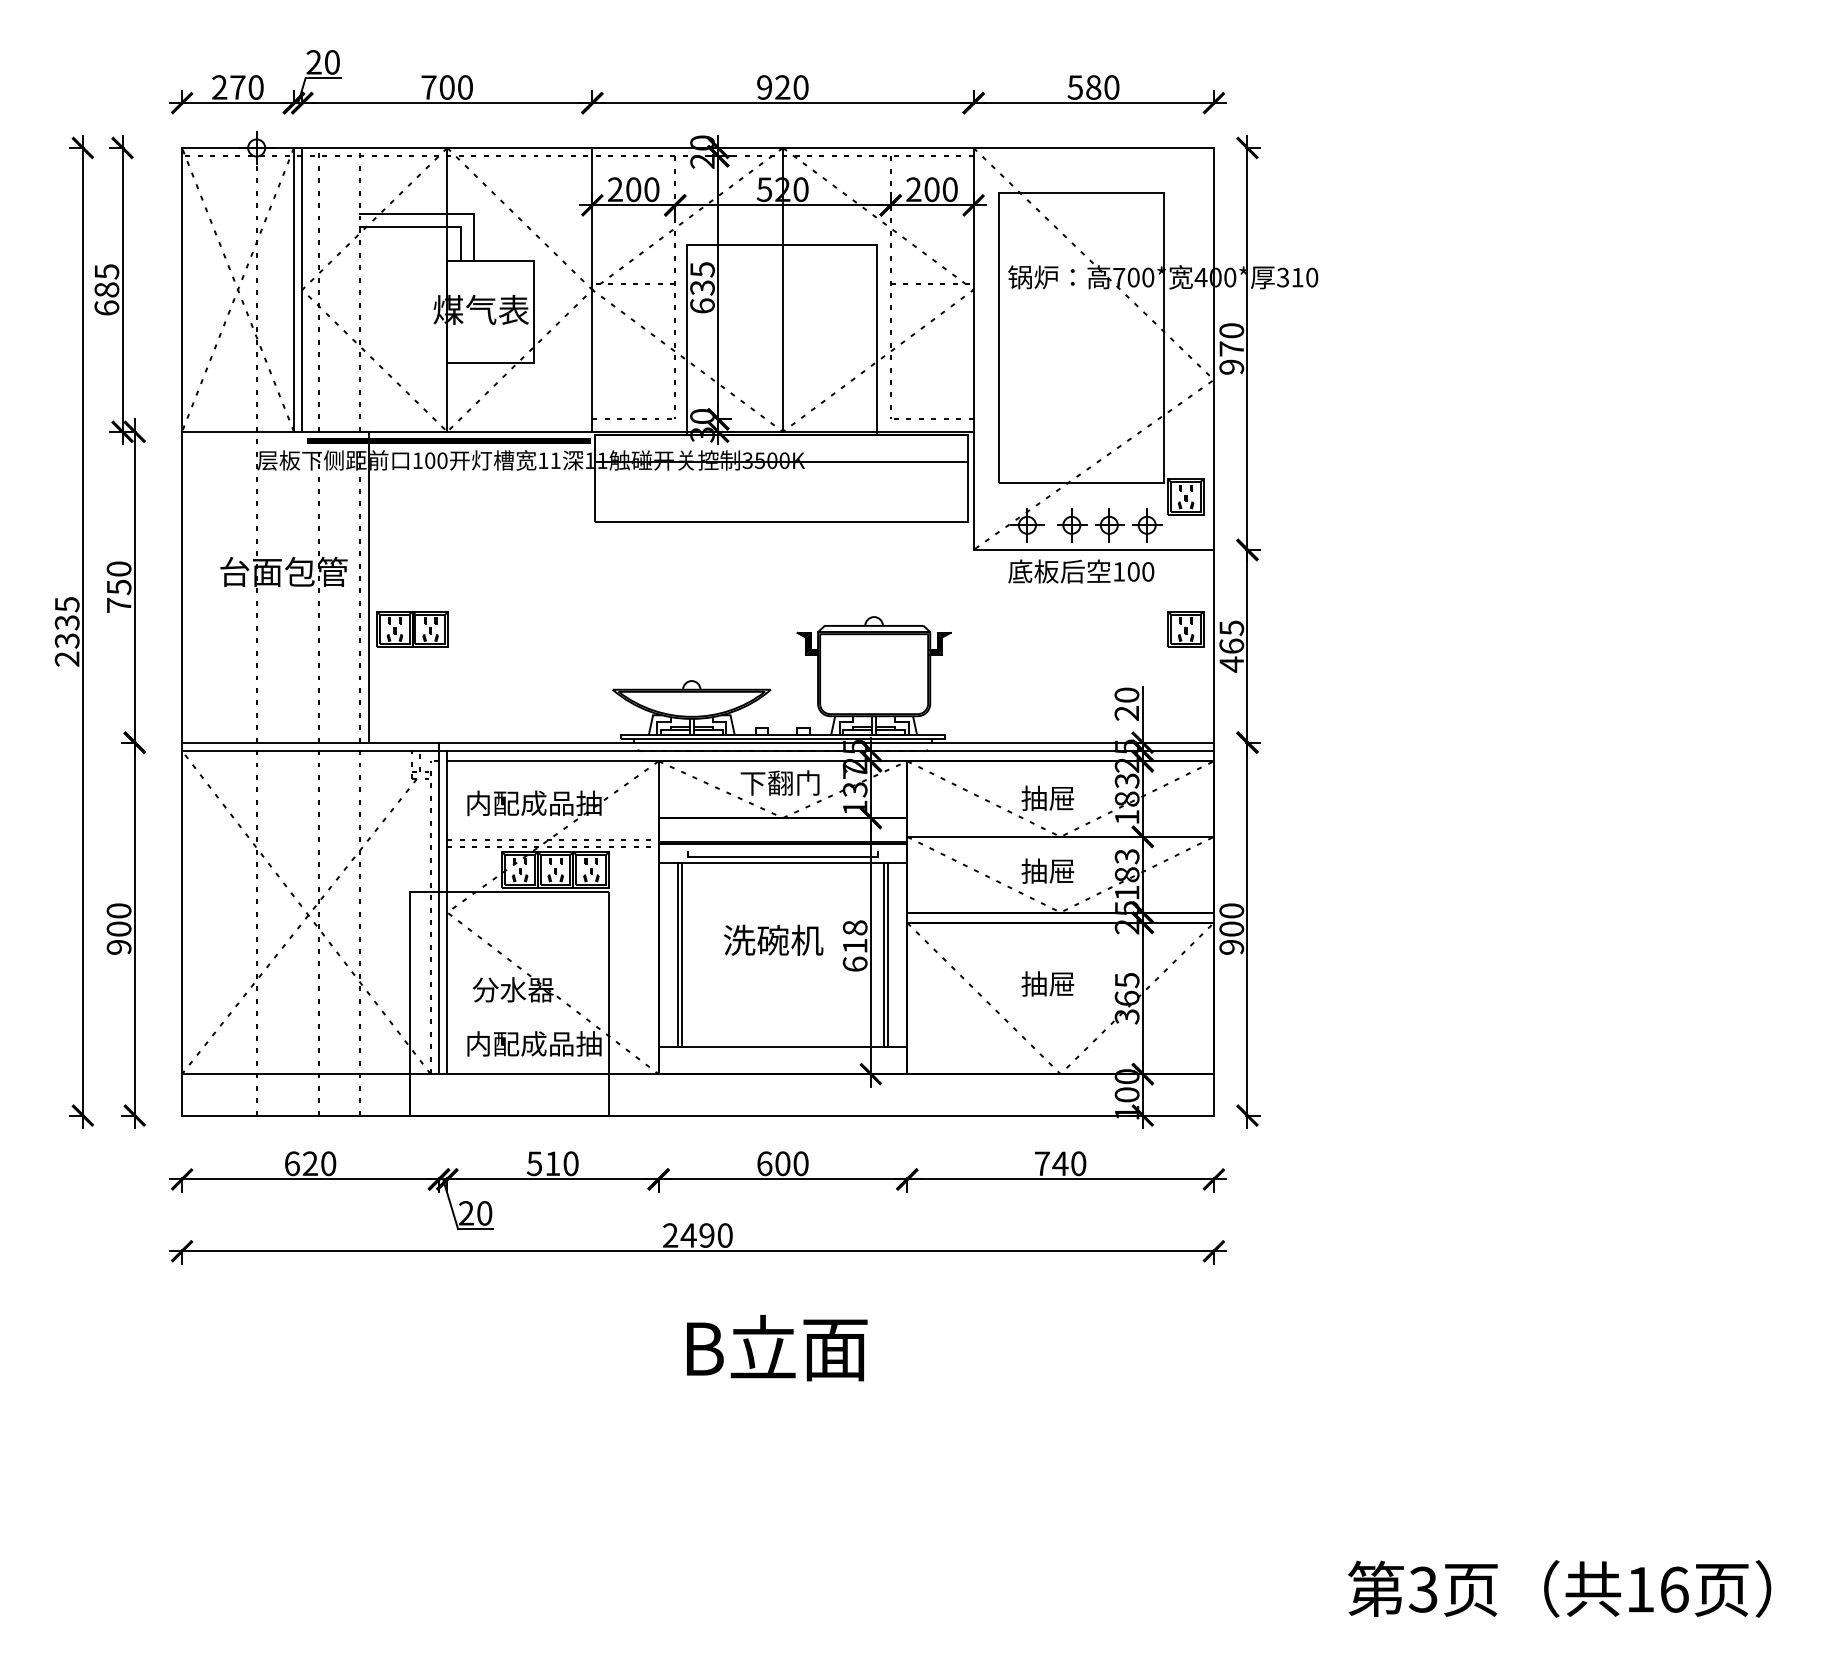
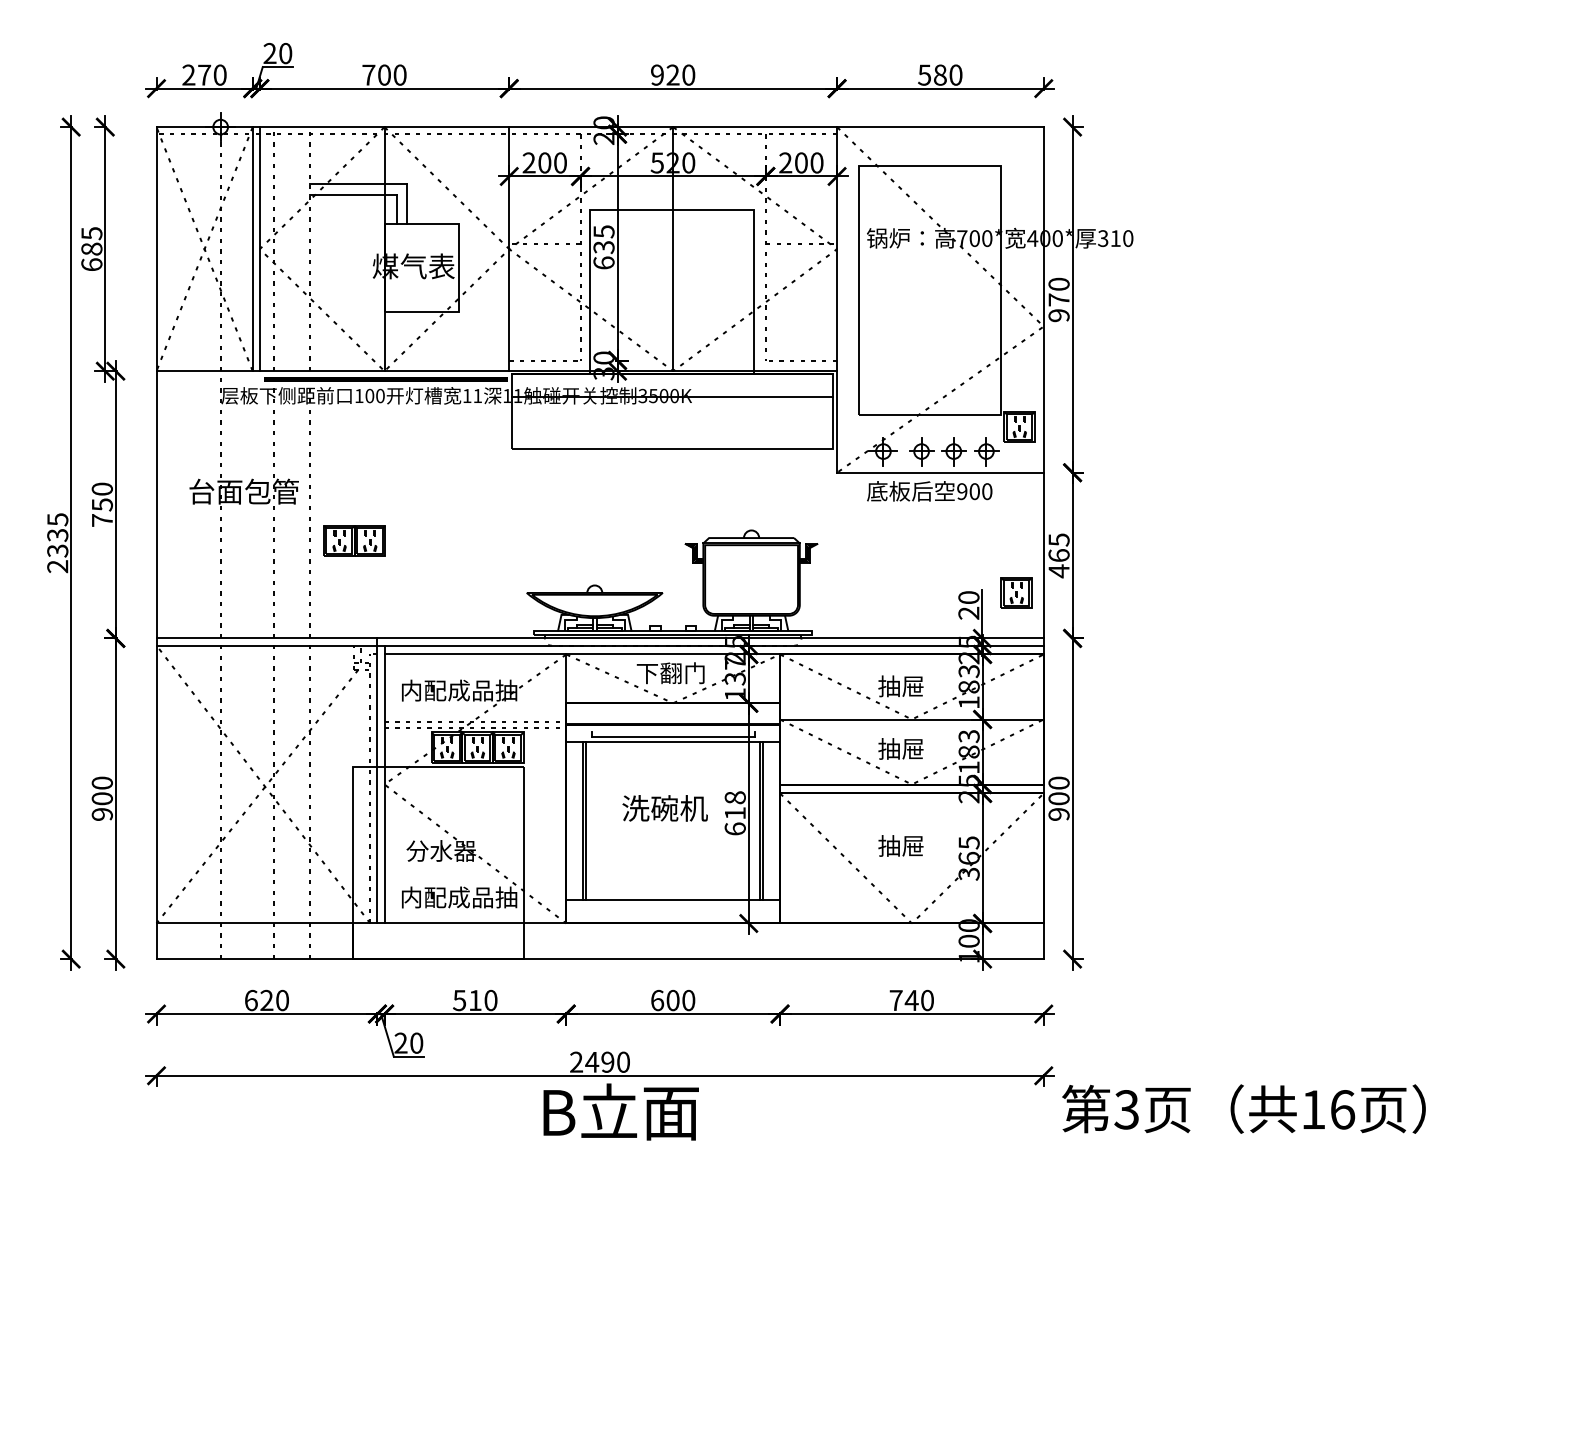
text: (1119, 571) -> (962, 491), 100 -> 900
line: (368, 586) -> (316, 504), removed
part: (1185, 628) -> (1016, 592), moved
text: (776, 1347) -> (620, 1111), moved
text: (1559, 1588) -> (1243, 1108), moved

